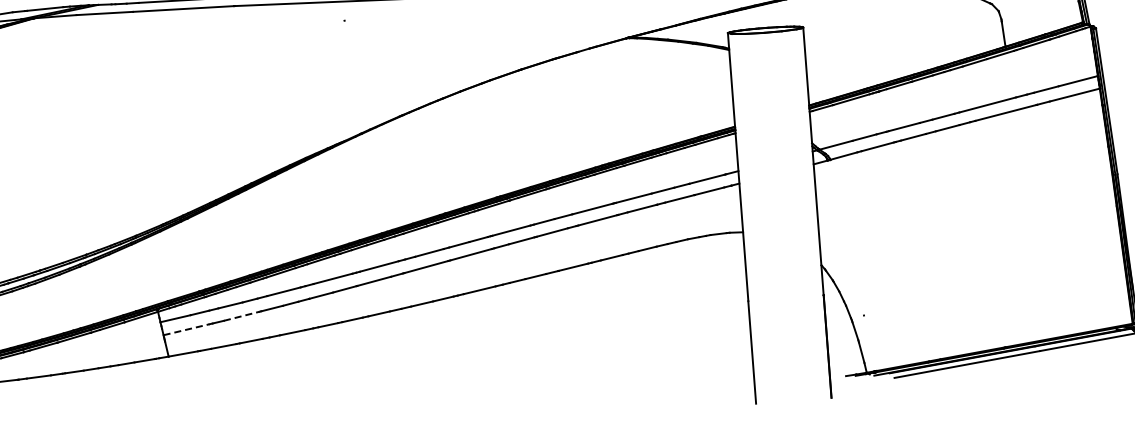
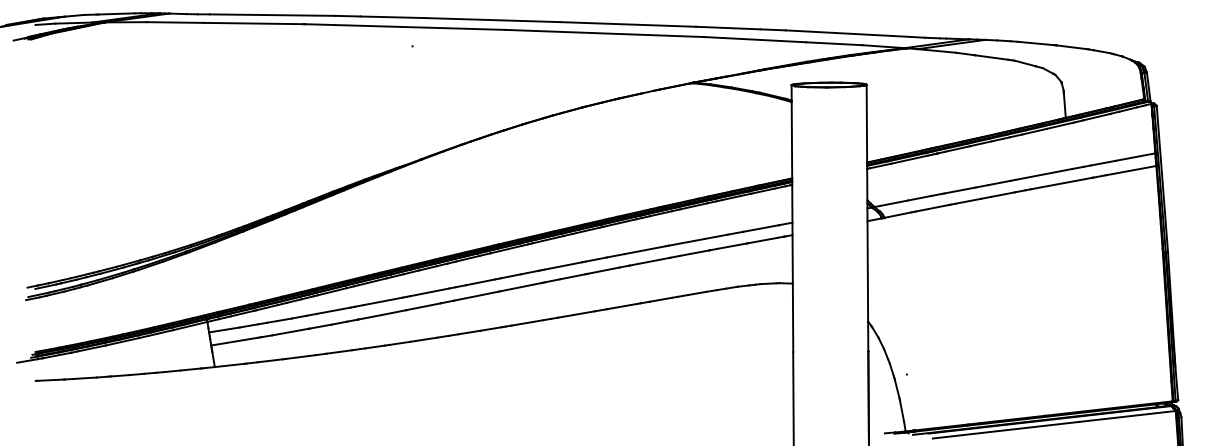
line: (242, 316) -> (290, 332), dashed -> solid
line: (186, 329) -> (234, 341), dashed -> solid

